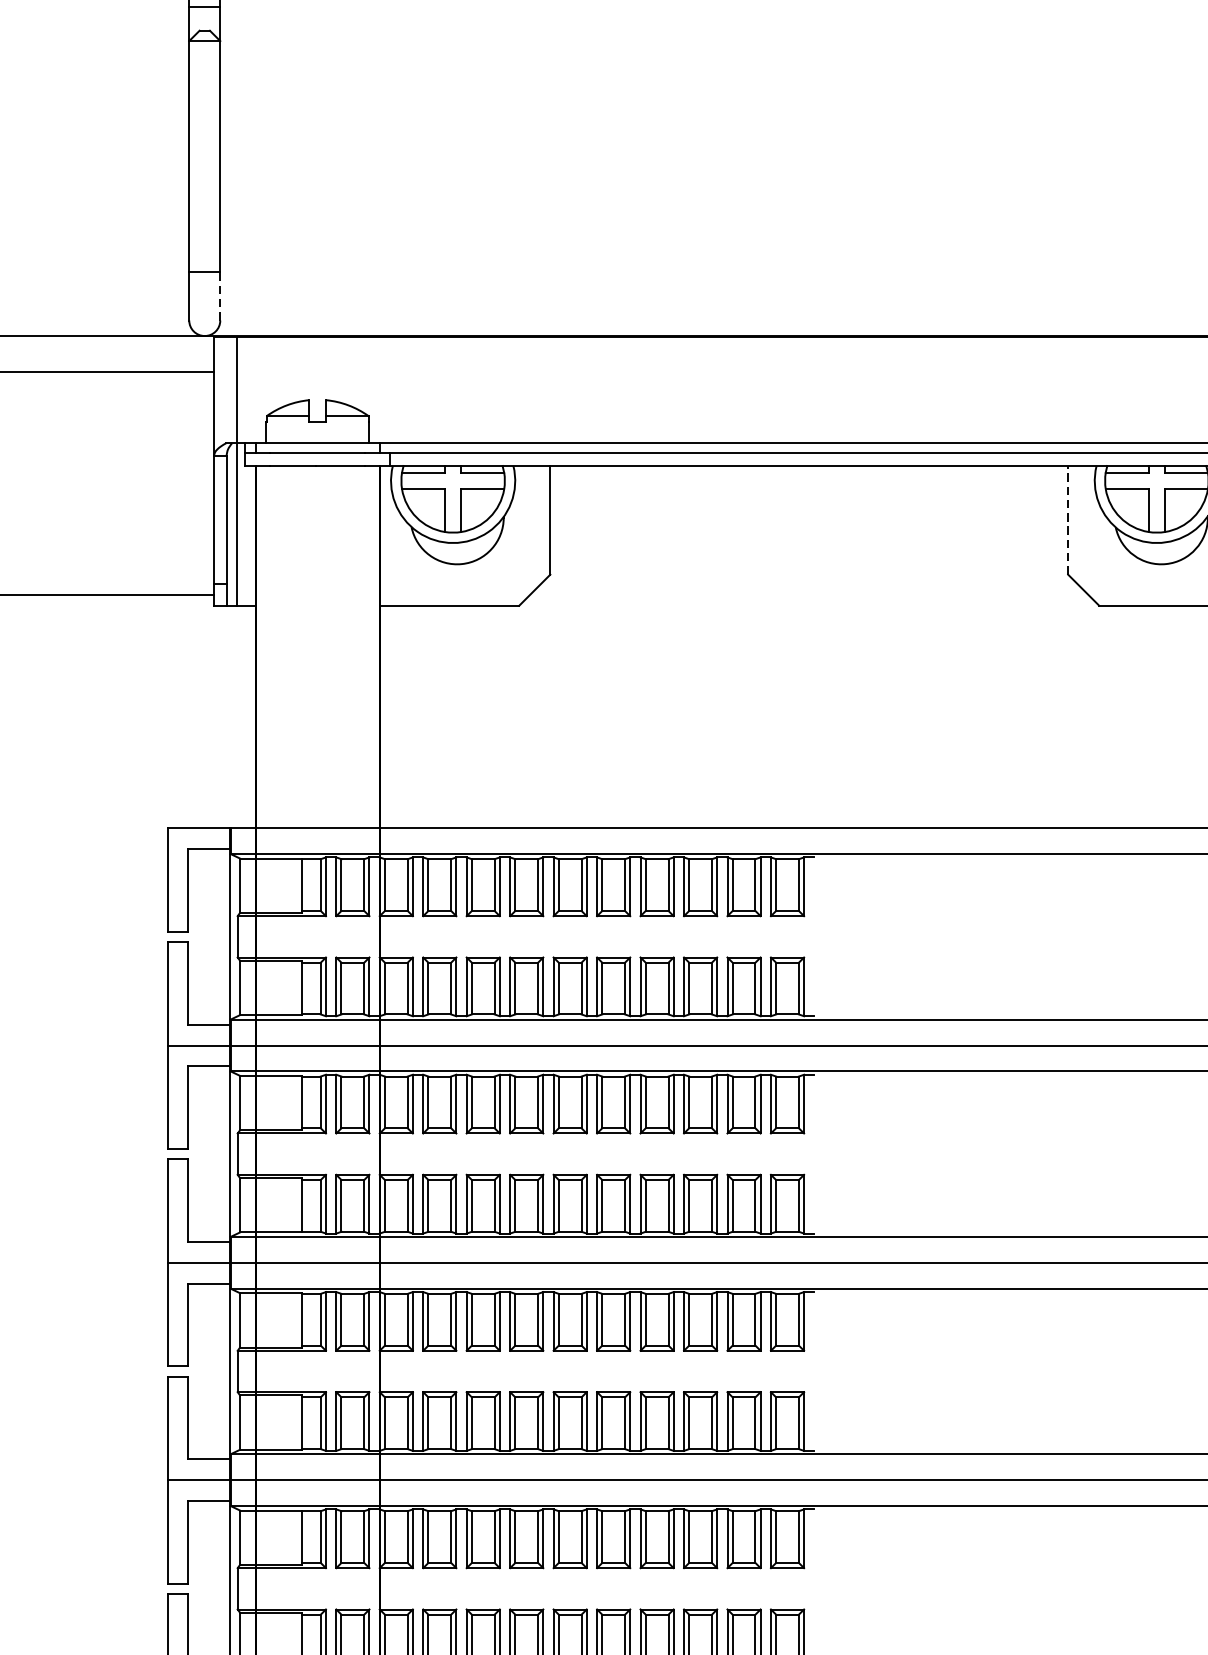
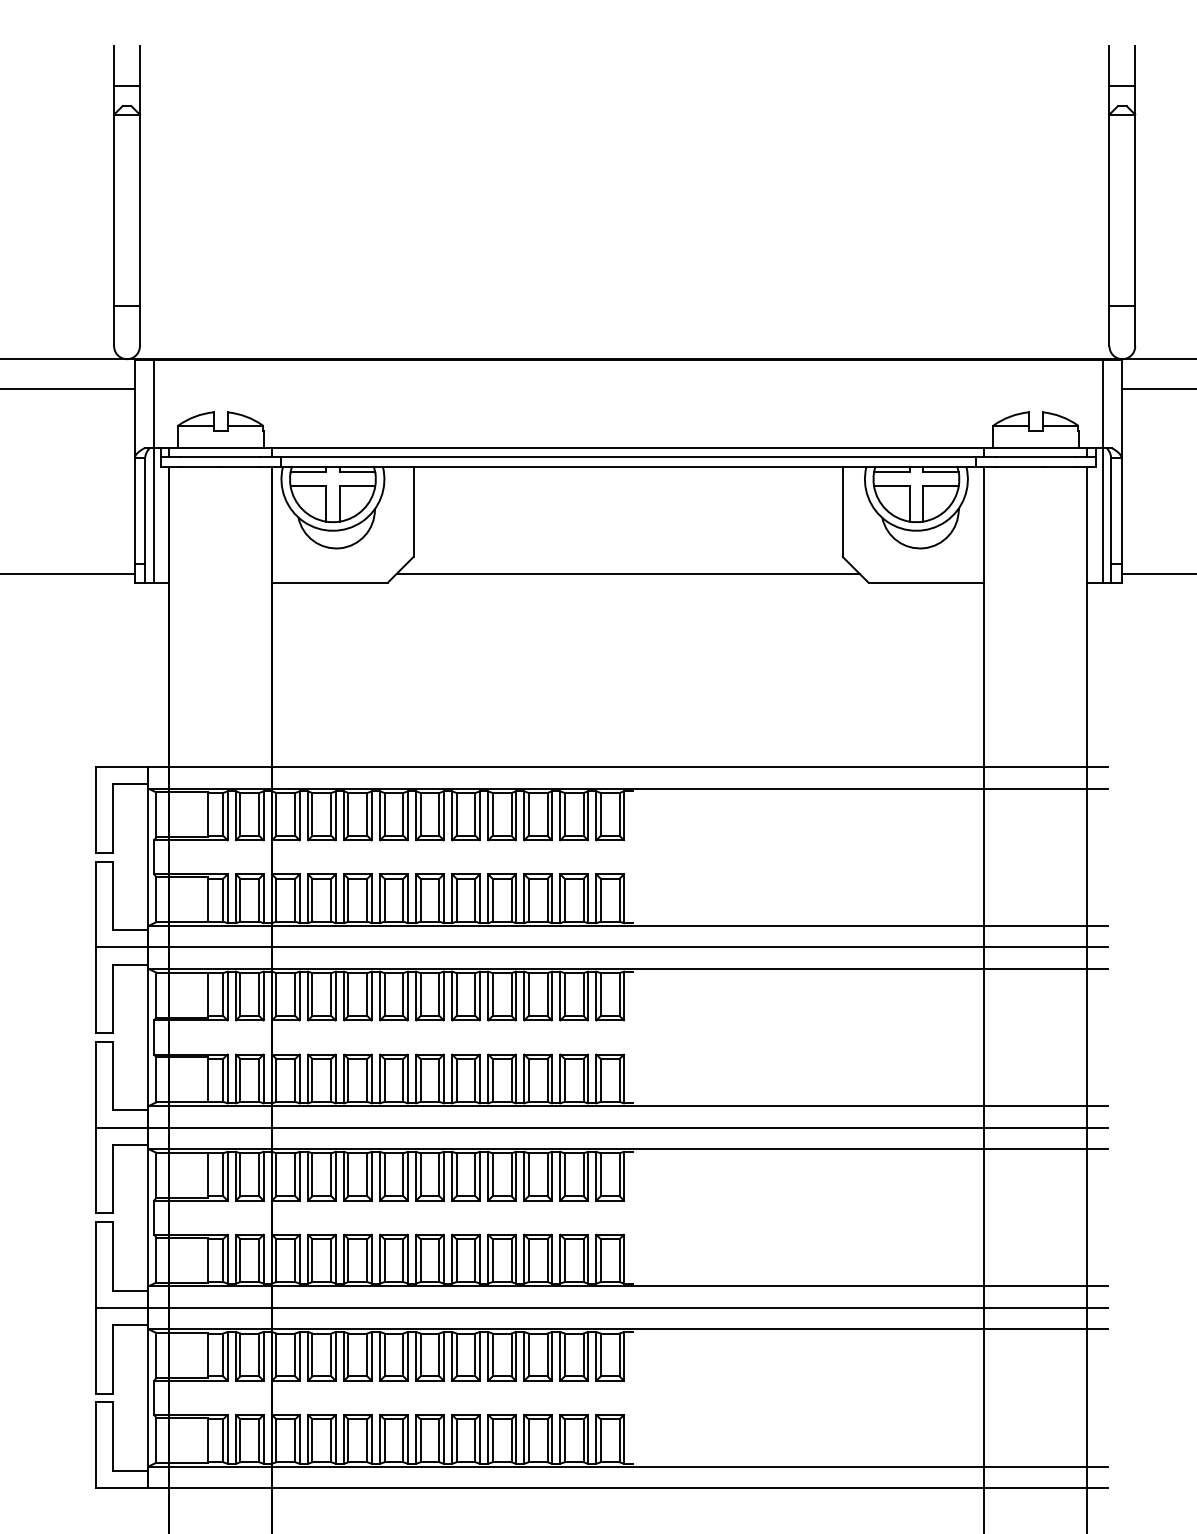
line: (219, 295) -> (139, 325), dashed -> solid
line: (1067, 519) -> (842, 511), dashed -> solid
line: (808, 594) -> (627, 573), added

